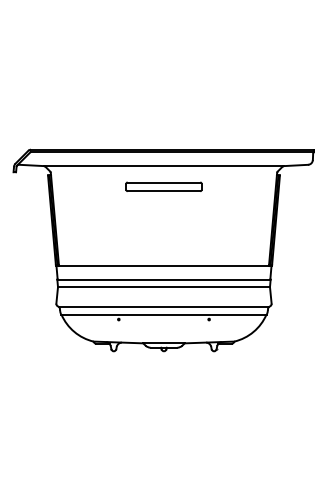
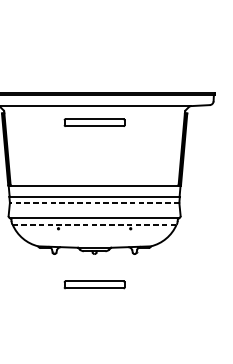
line: (164, 287) -> (95, 203), solid -> dashed
line: (164, 314) -> (95, 224), solid -> dashed
part: (163, 389) -> (94, 284), added

